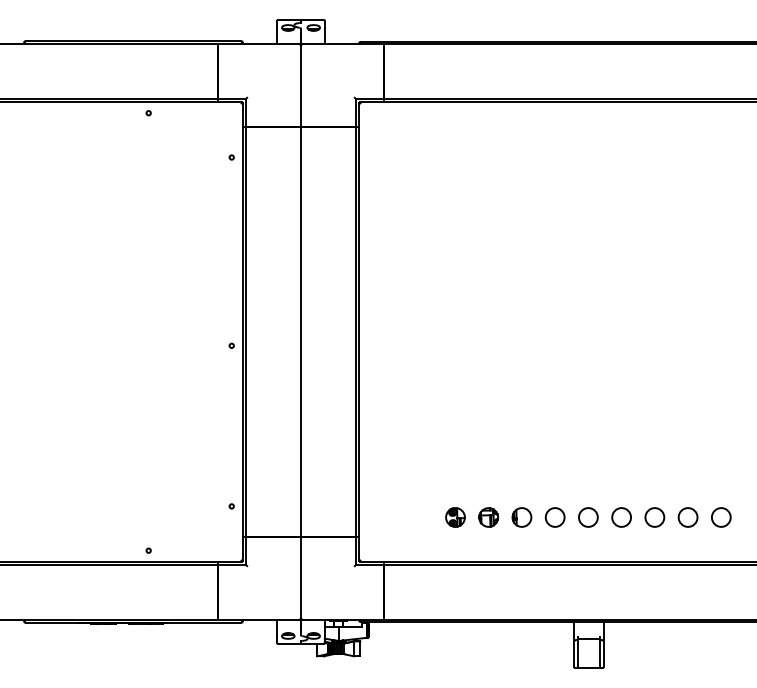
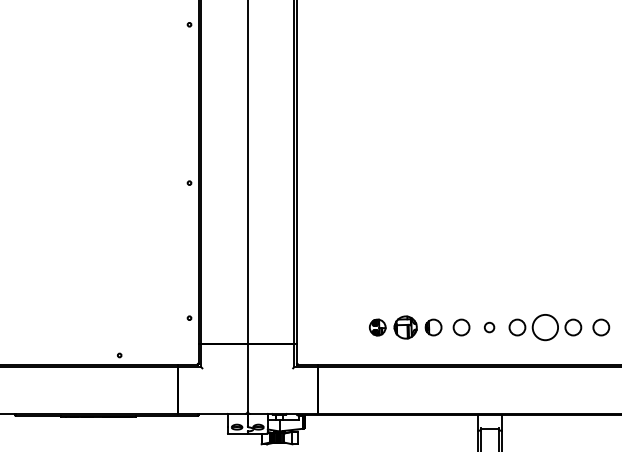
part: (488, 517) -> (405, 327), size x1.4
circle: (588, 517) -> (489, 327), size x0.6
circle: (654, 517) -> (545, 327), size x1.6

